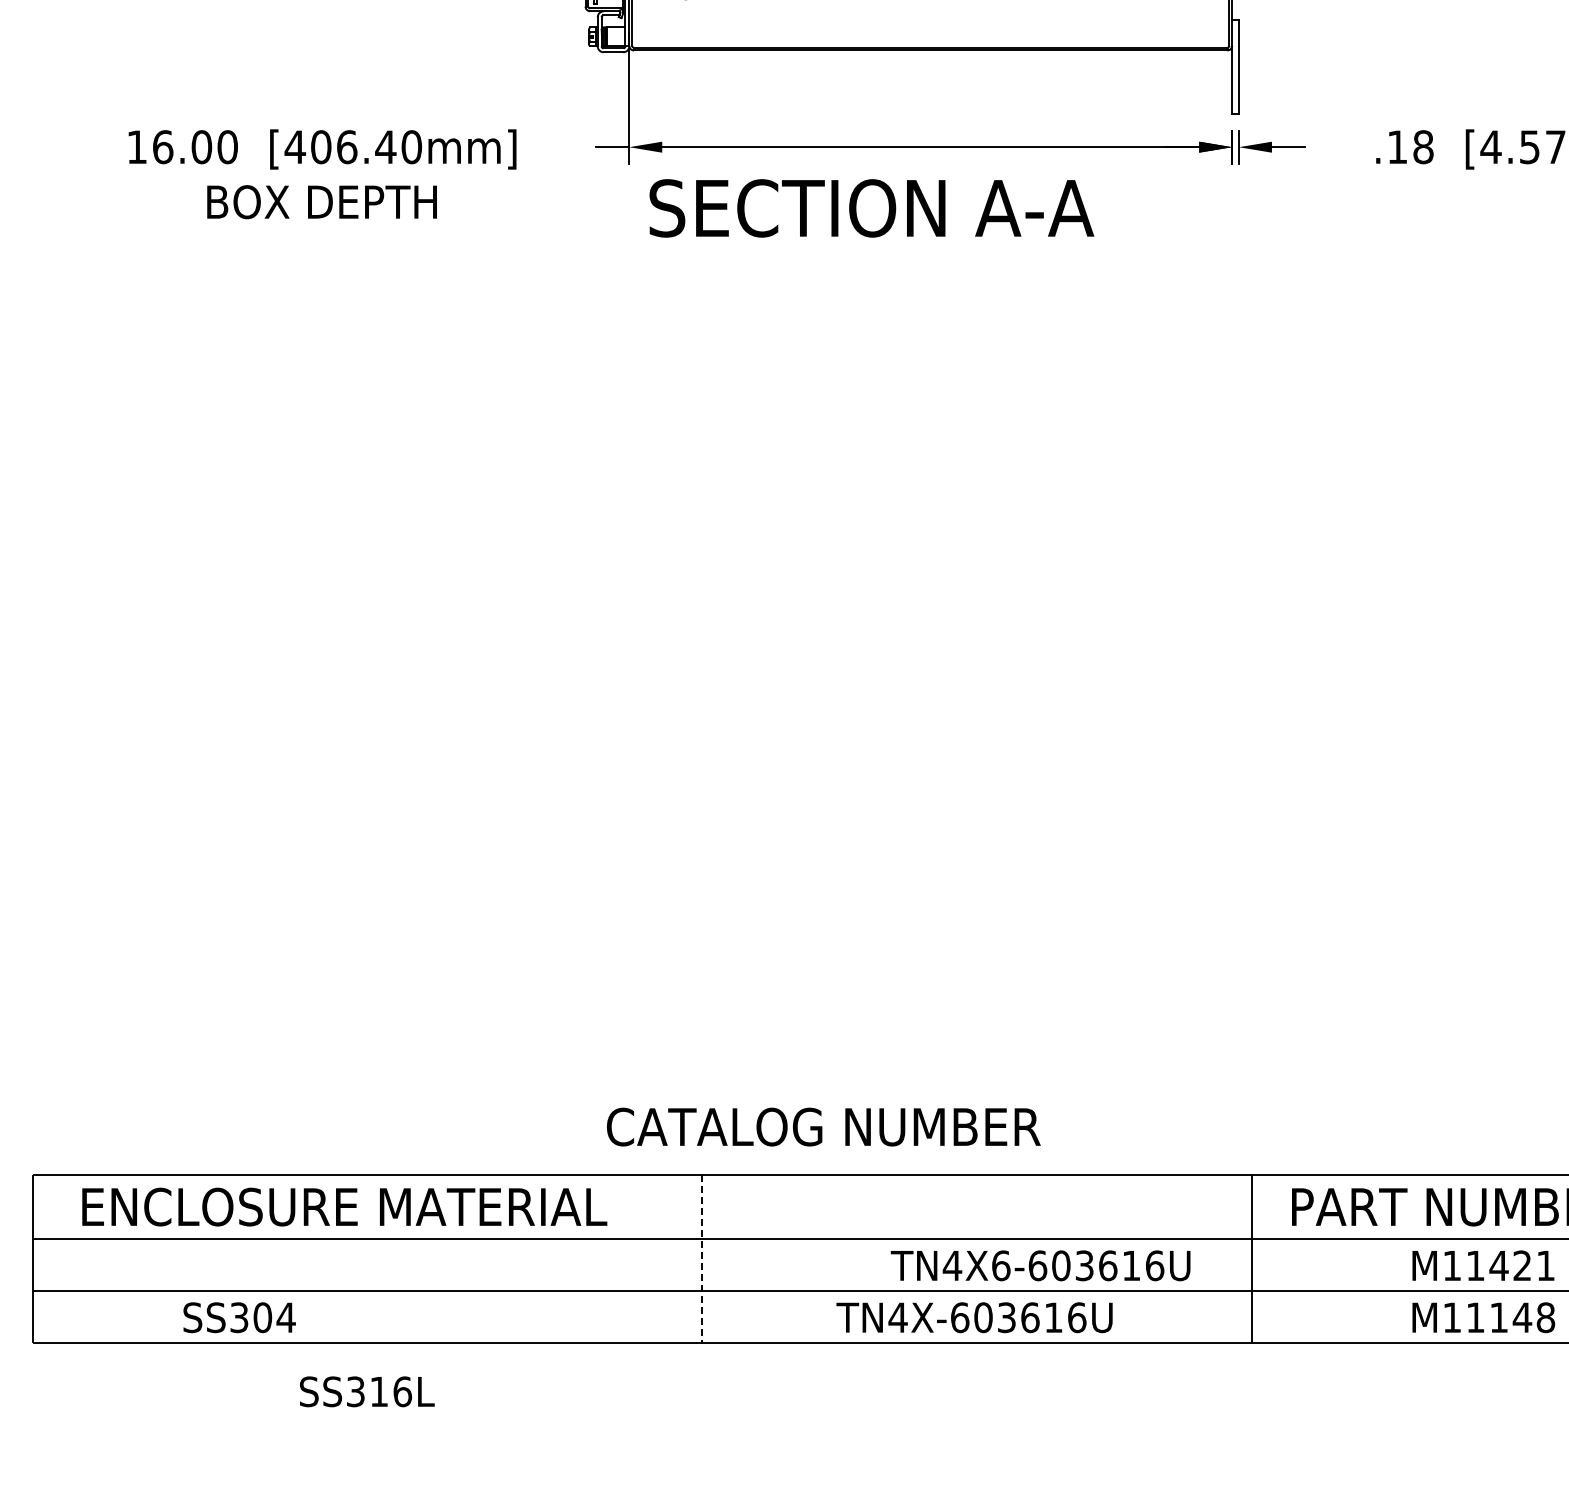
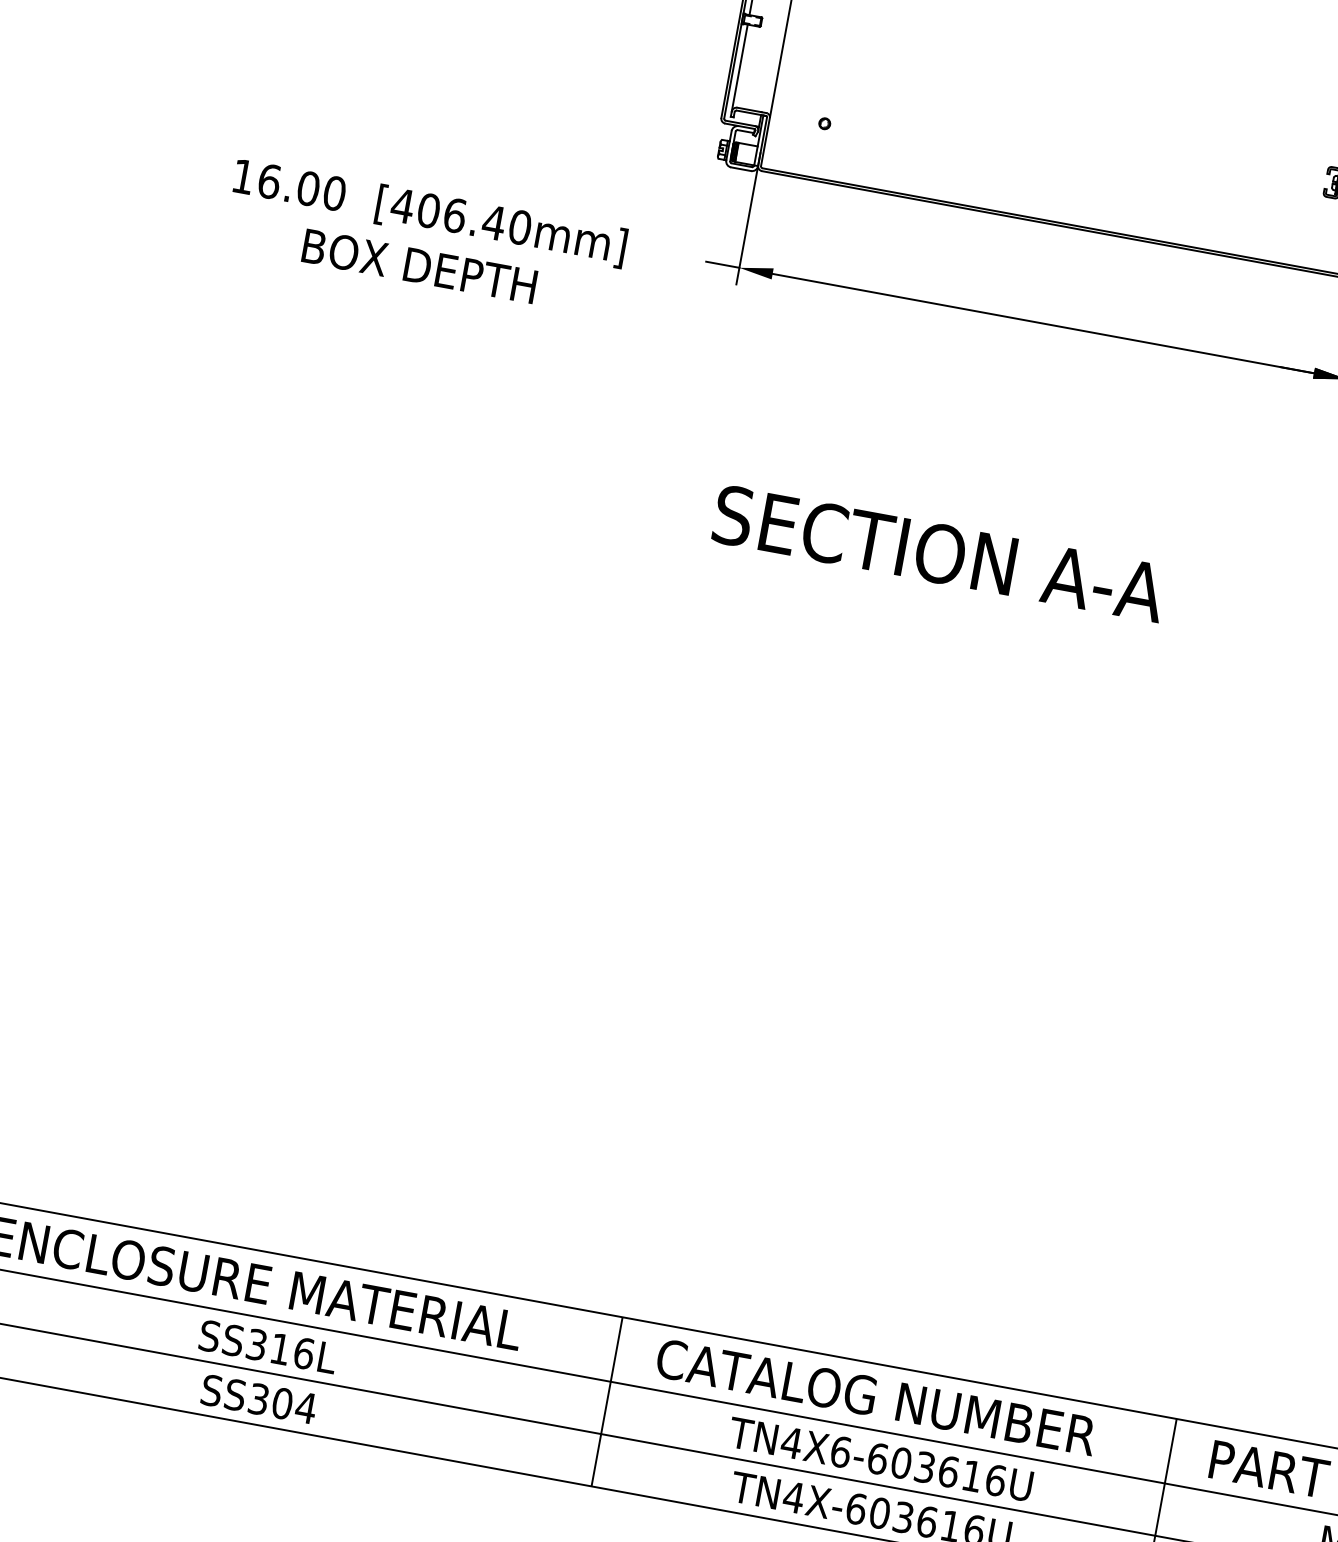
text: (871, 208) -> (939, 553), moved
text: (823, 1126) -> (876, 1396), moved
line: (702, 1258) -> (607, 1401), dashed -> solid
text: (1040, 1265) -> (880, 1458), moved
text: (239, 1317) -> (259, 1399), moved
text: (367, 1391) -> (268, 1346), moved

